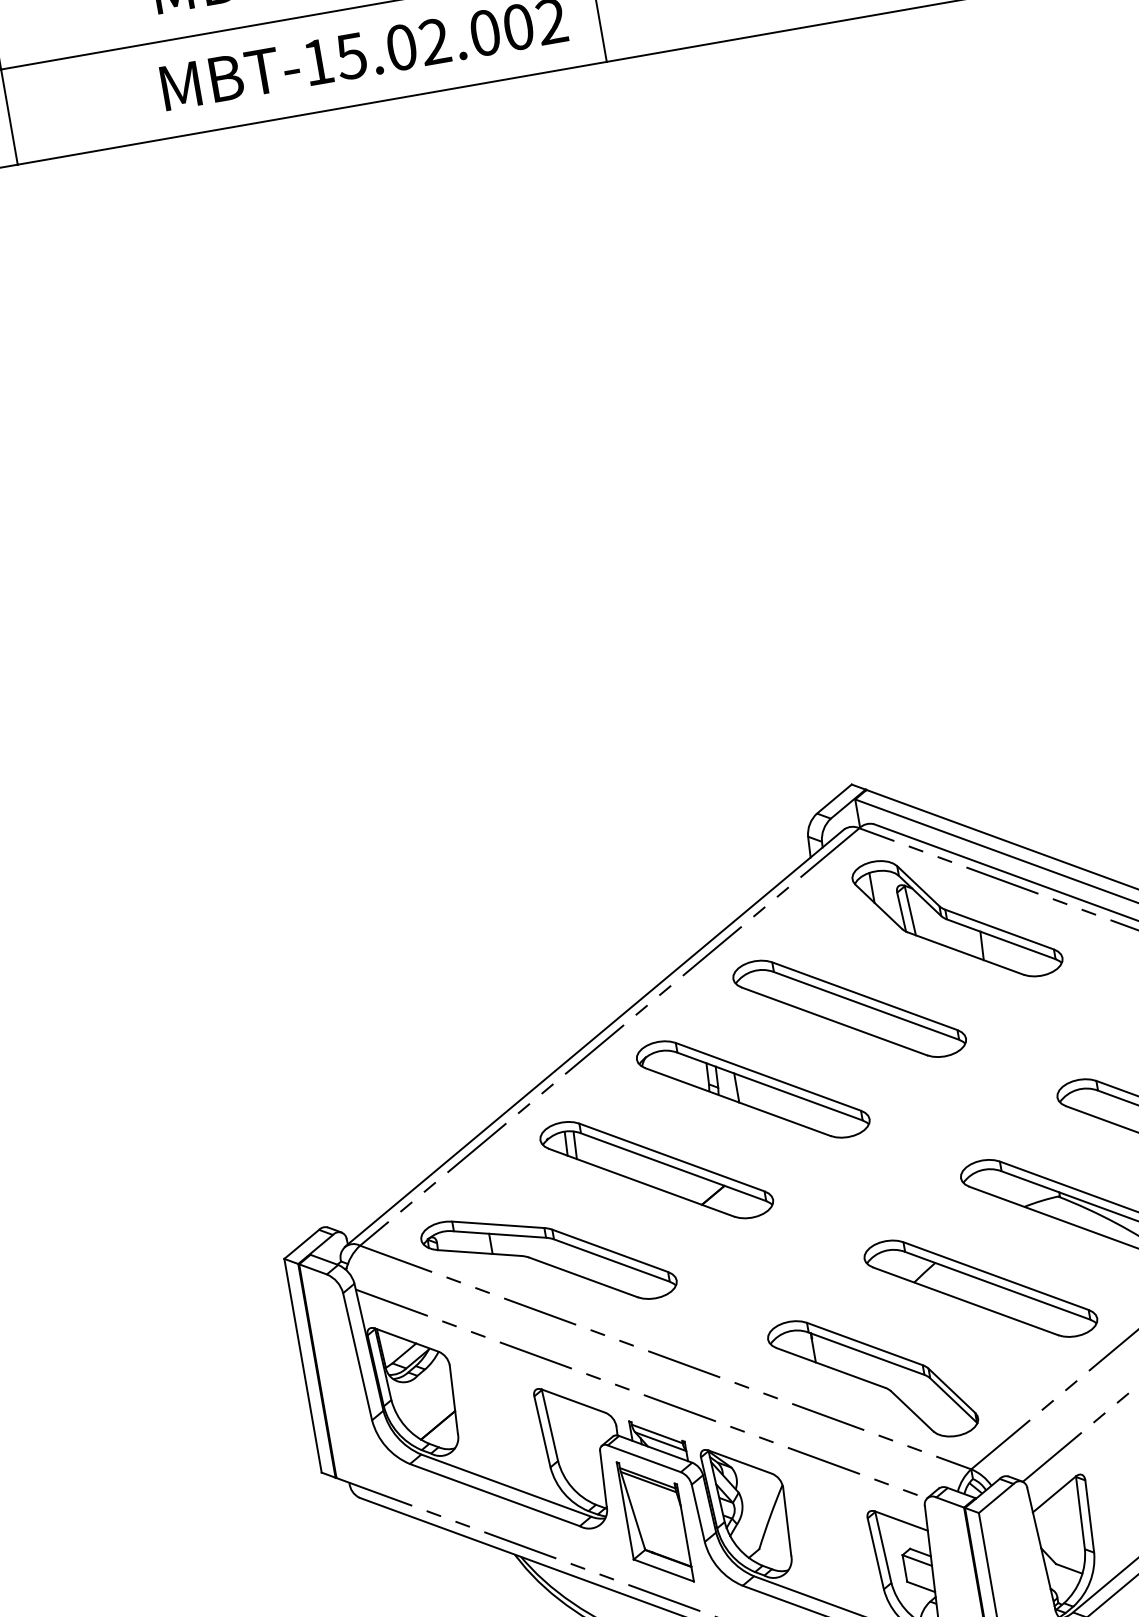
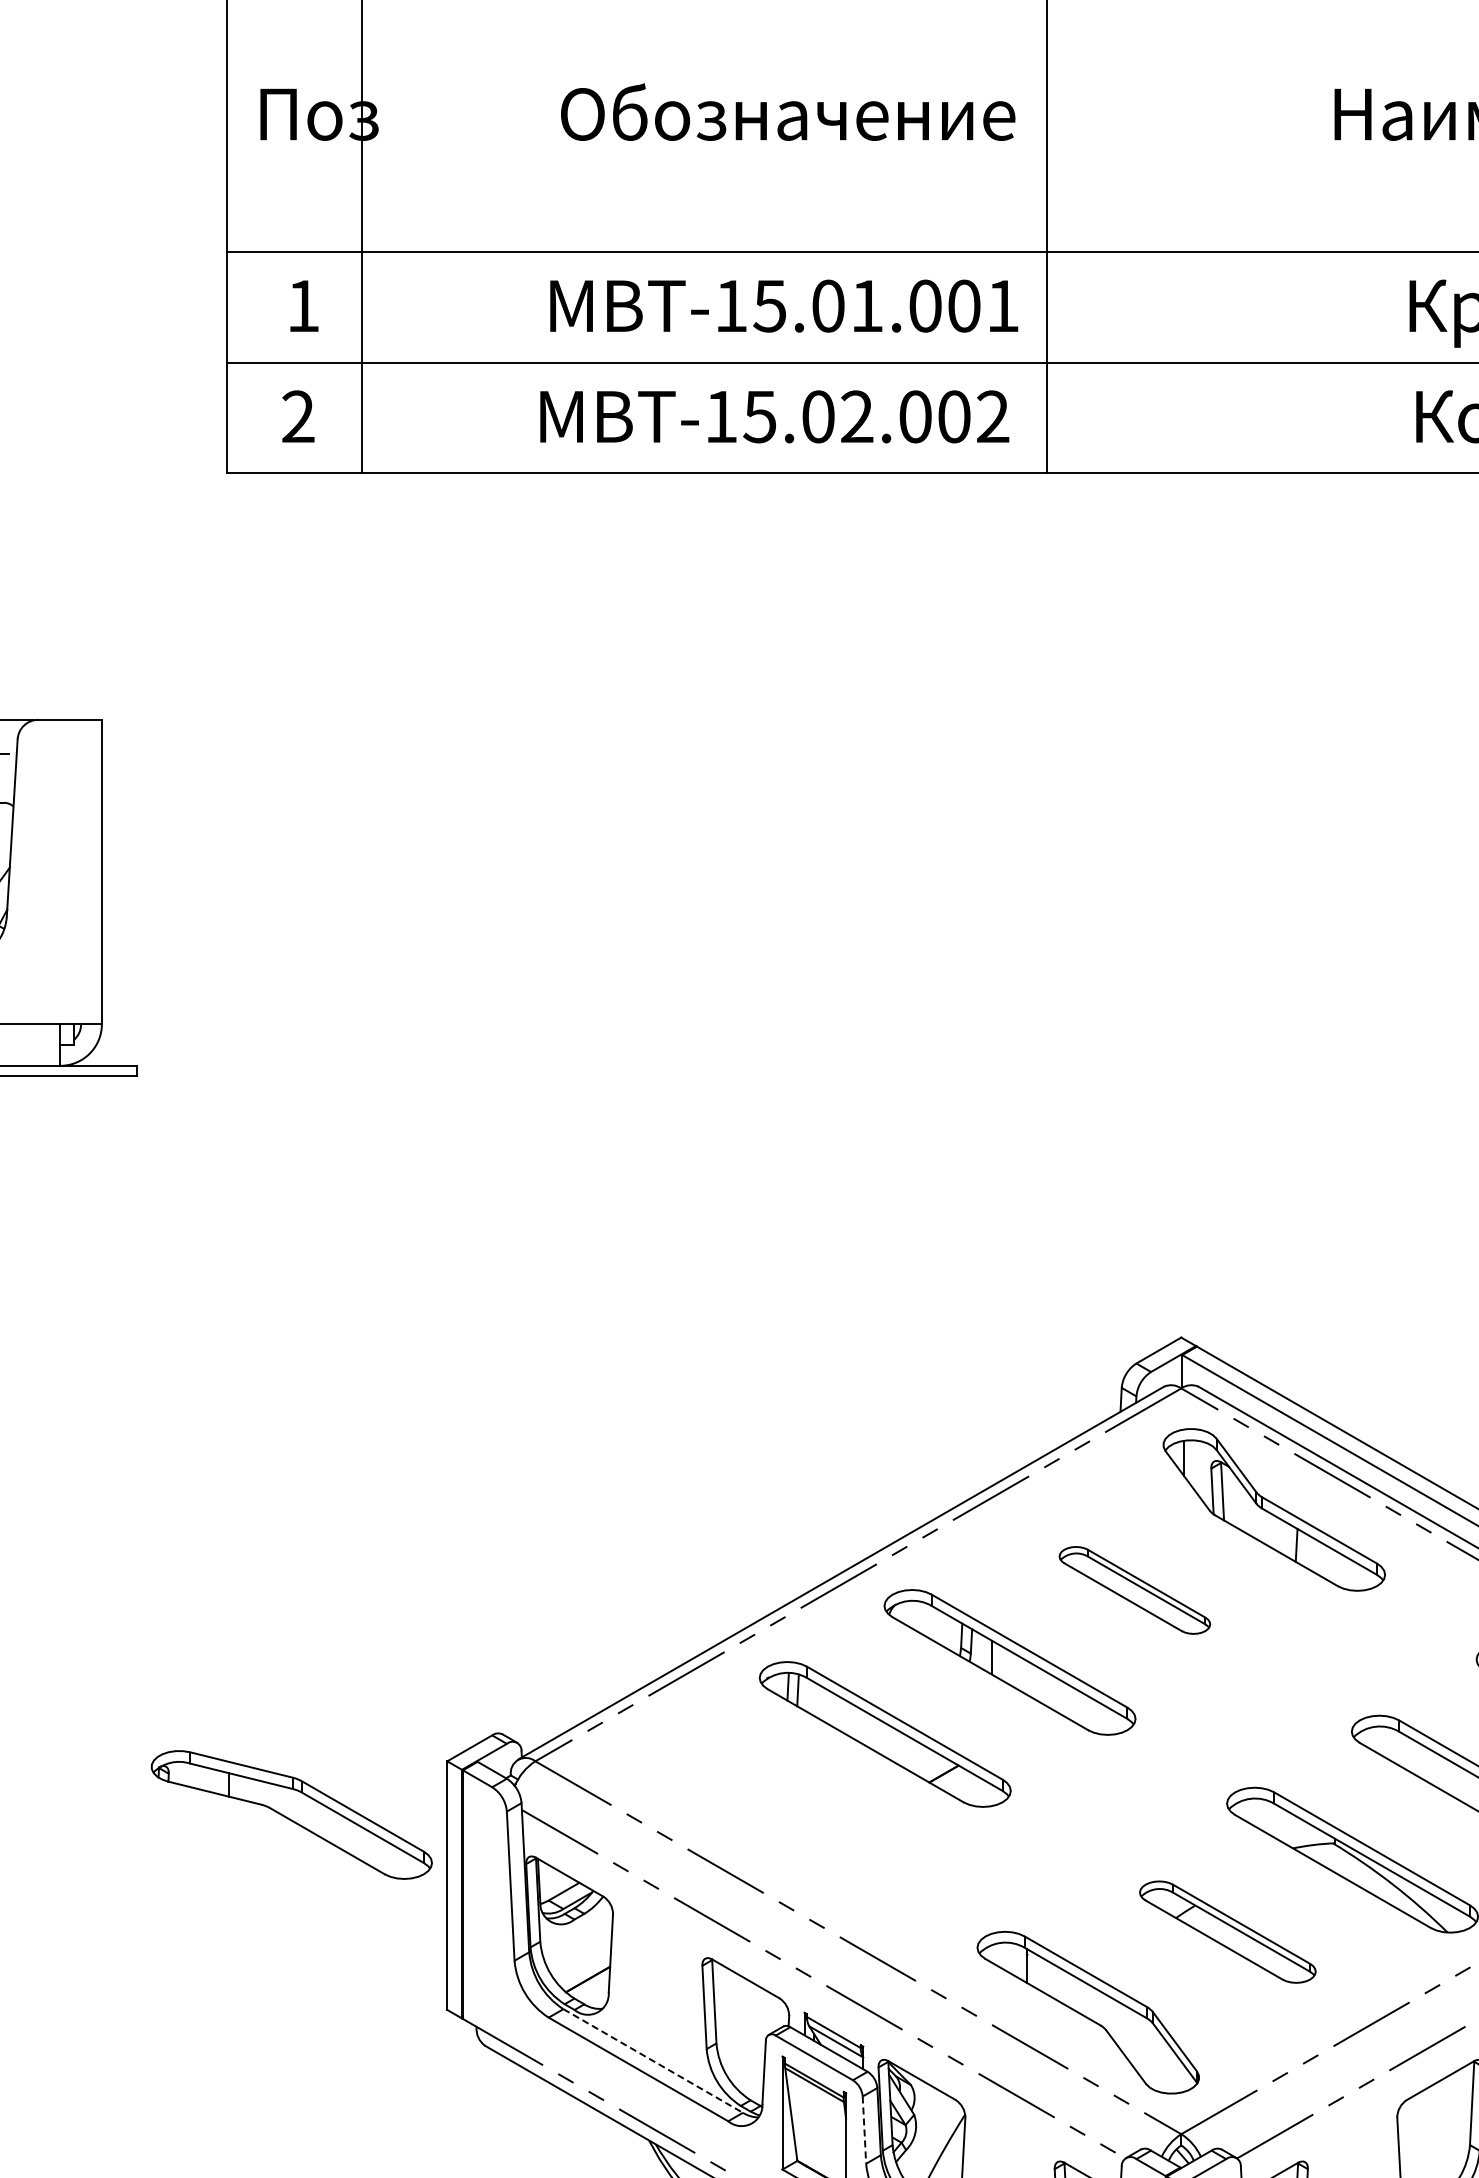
part: (849, 1008) -> (1134, 1590), size x0.6
part: (548, 1259) -> (291, 1814), moved
part: (980, 1288) -> (1227, 1931), size x0.7
line: (506, 1485) -> (653, 2060), solid -> dashed
line: (698, 1513) -> (864, 2130), solid -> dashed

